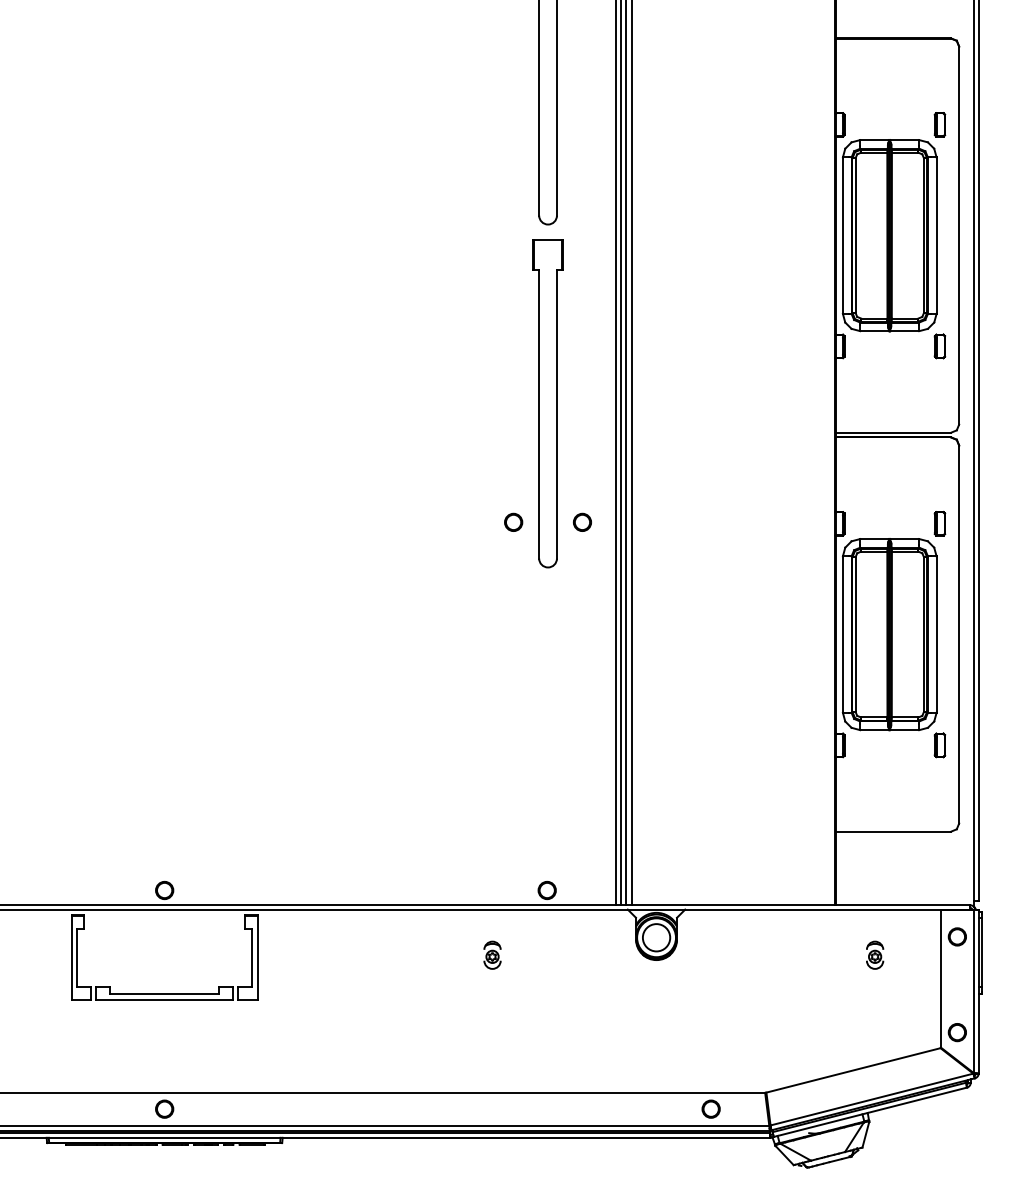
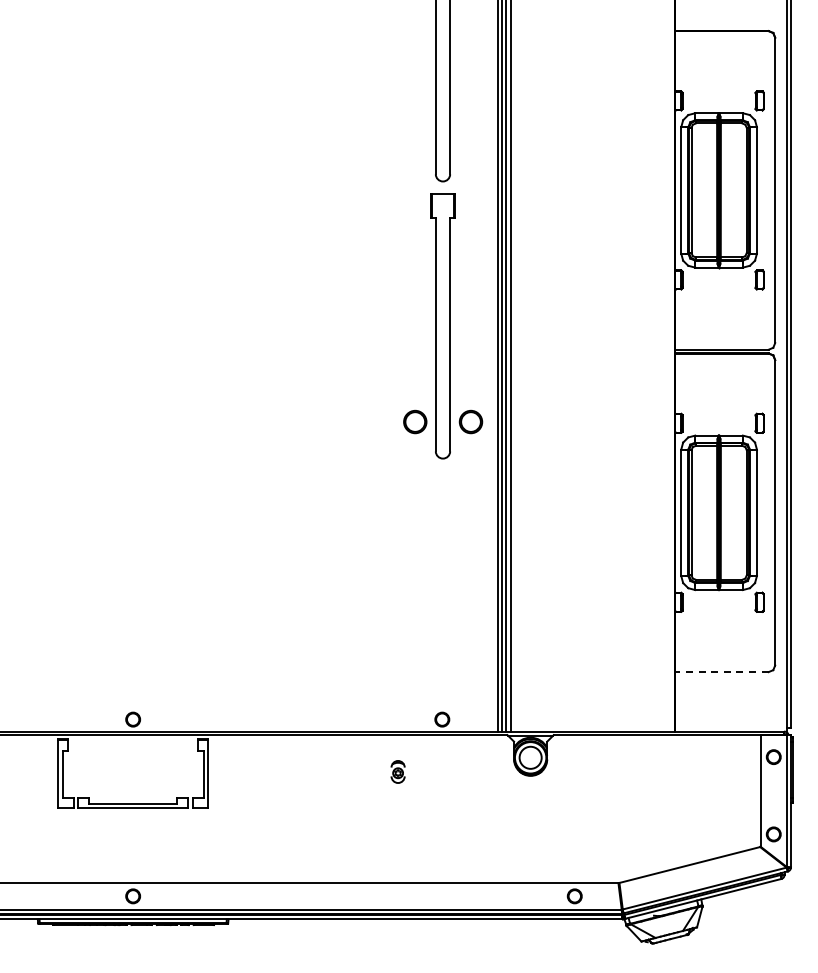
circle: (512, 522) -> (414, 422), size x1.6
circle: (582, 522) -> (470, 422), size x1.6
line: (892, 832) -> (721, 672), solid -> dashed
part: (874, 954) -> (706, 771), removed

